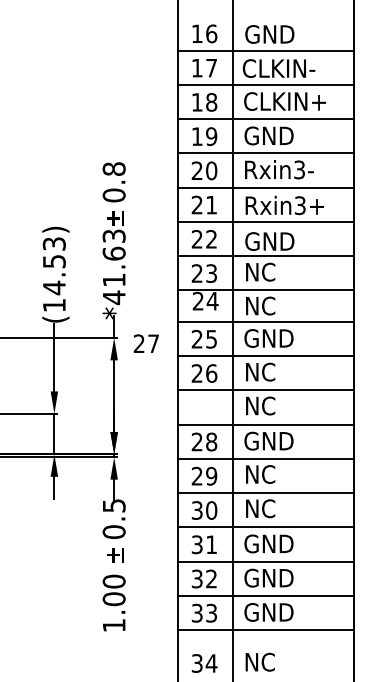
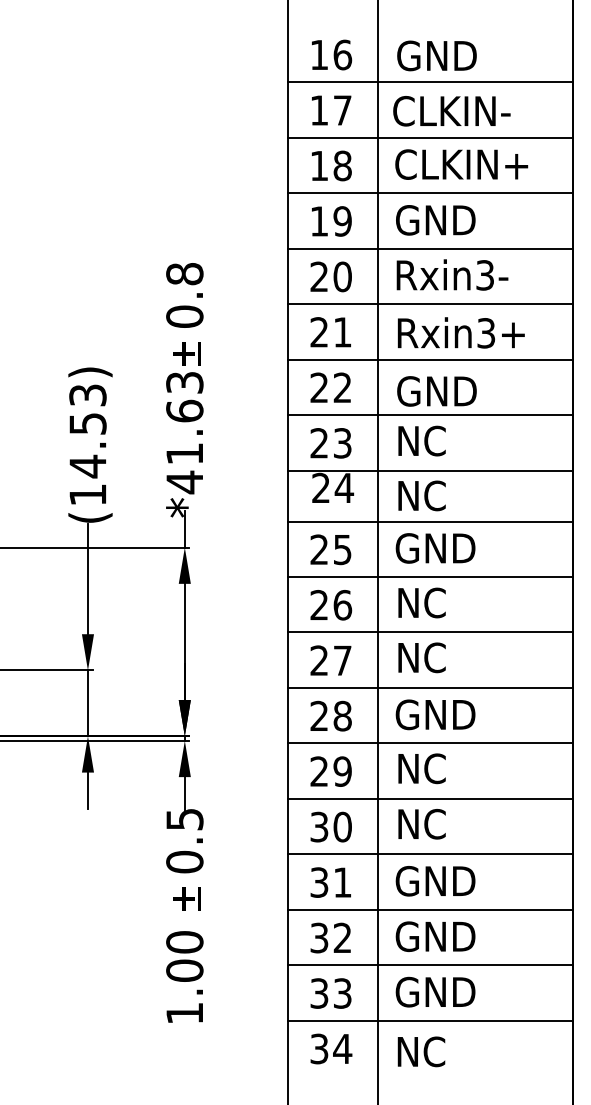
text: (145, 343) -> (329, 660), moved
text: (259, 661) -> (420, 1050), moved
text: (204, 663) -> (331, 1048), moved

